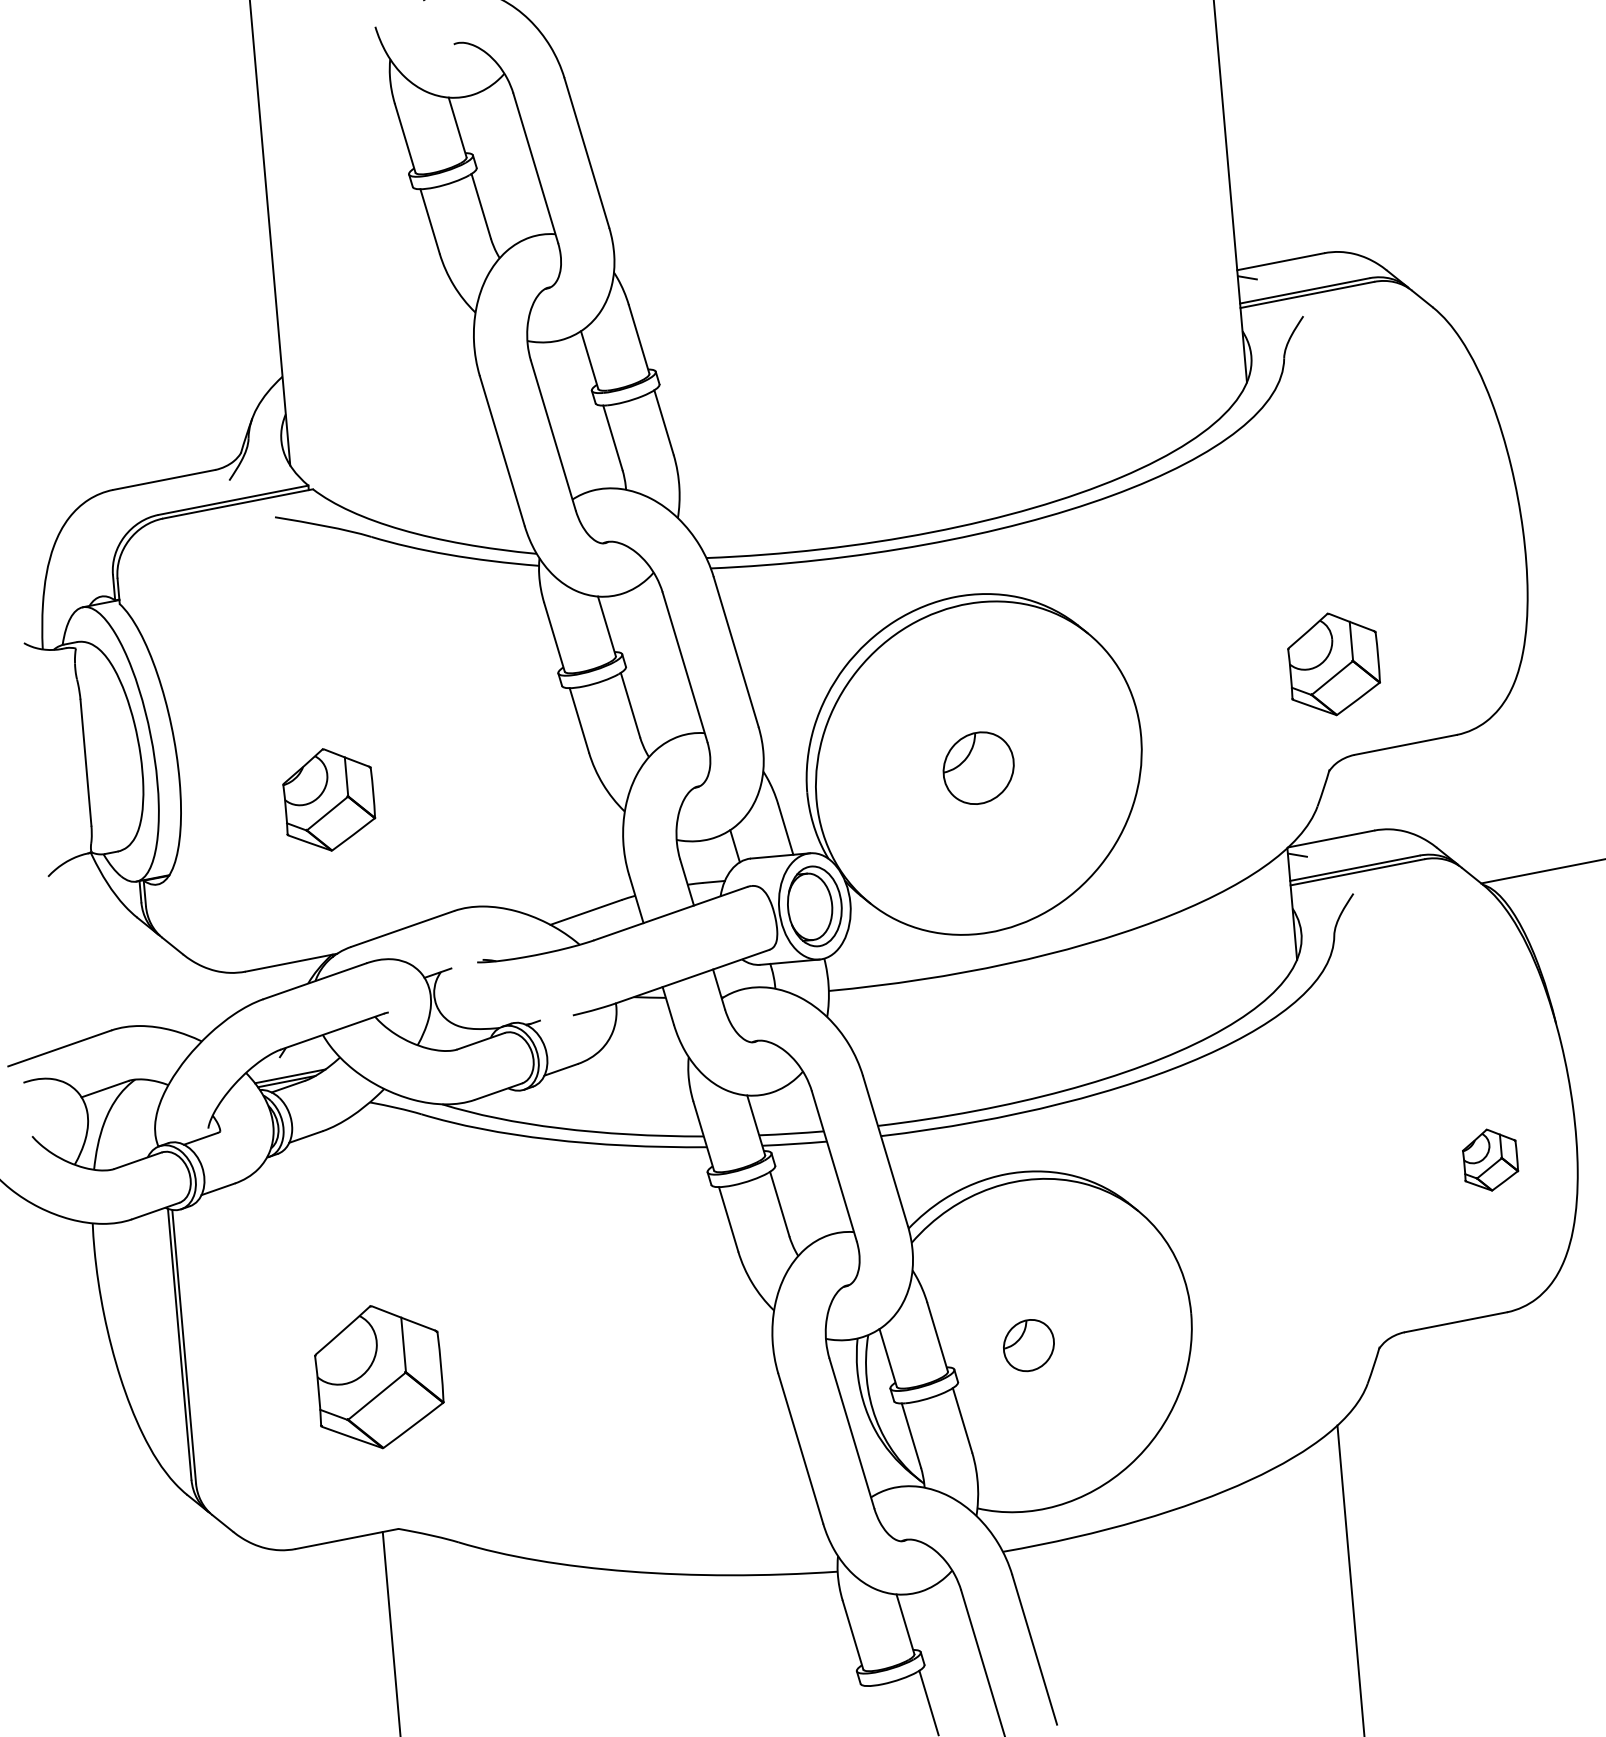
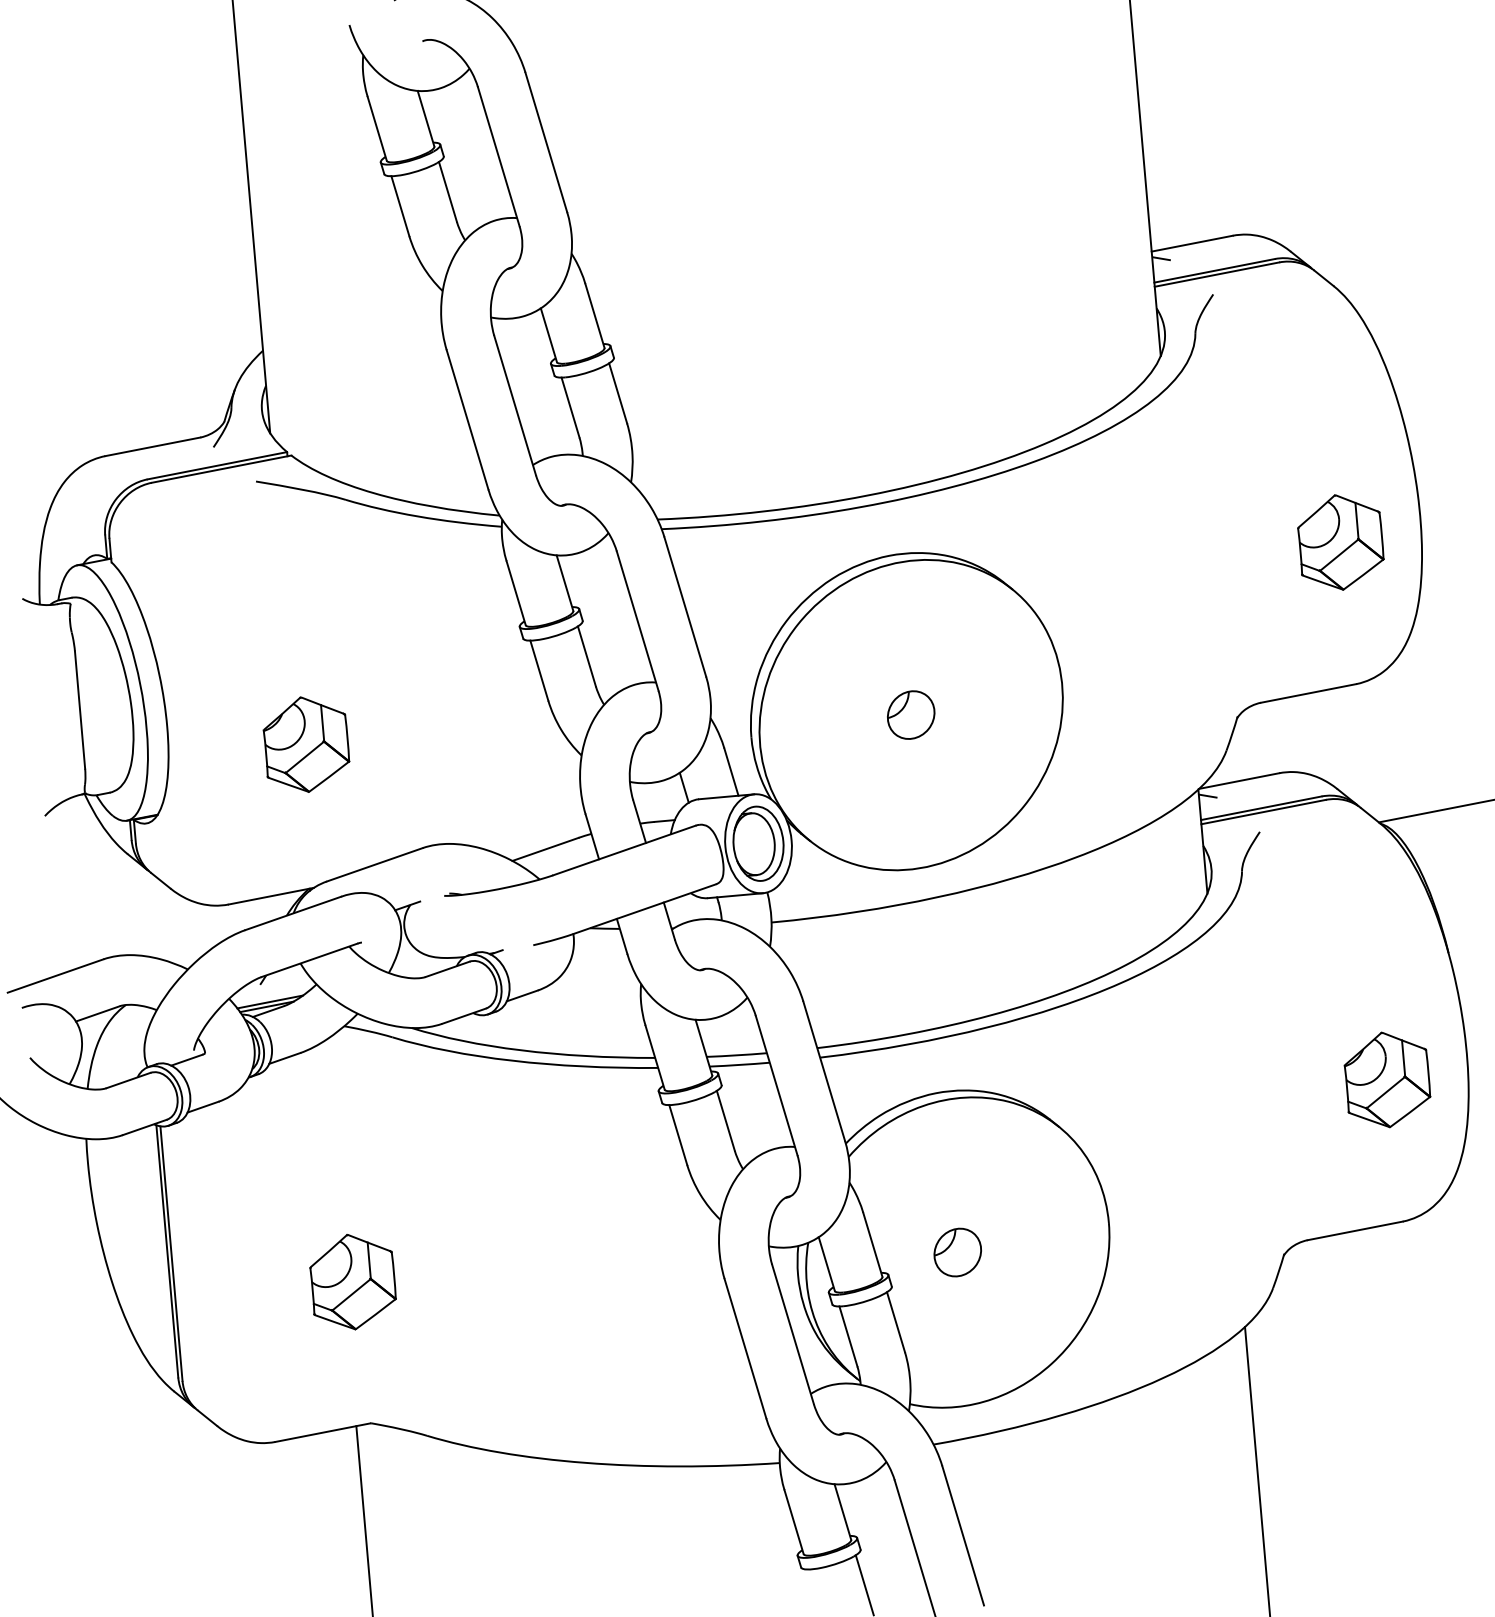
part: (1333, 664) -> (1340, 542), moved
part: (979, 767) -> (911, 714), size x0.71
part: (1490, 1159) -> (1387, 1079), size x1.67
part: (378, 1377) -> (352, 1282), size x0.71

